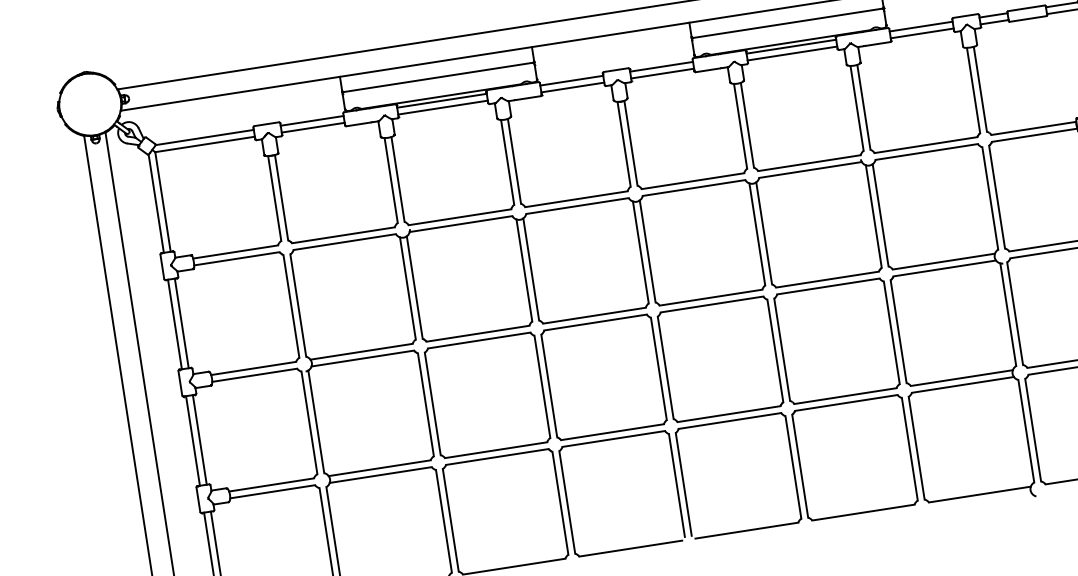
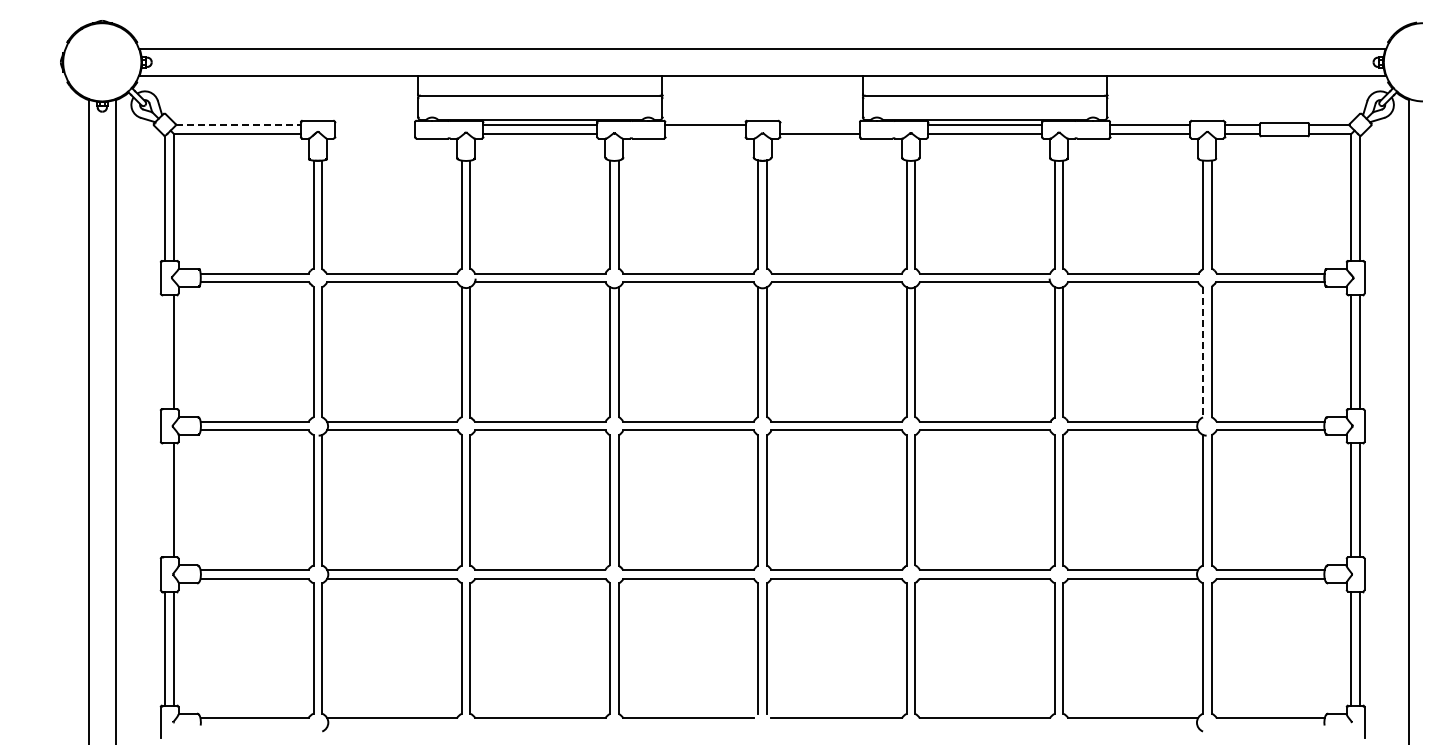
line: (661, 66) -> (819, 125), removed
line: (572, 87) -> (705, 134), removed
line: (312, 120) -> (375, 125), removed
line: (313, 128) -> (375, 134), removed
line: (204, 137) -> (238, 125), solid -> dashed
line: (990, 198) -> (1203, 352), solid -> dashed
line: (175, 324) -> (165, 352), removed
line: (193, 441) -> (165, 500), removed

